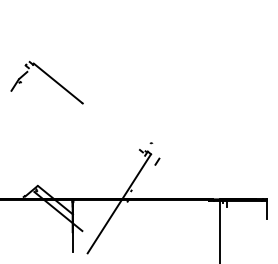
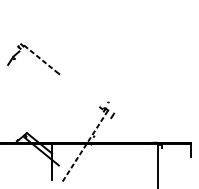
line: (57, 82) -> (41, 59), solid -> dashed
line: (119, 203) -> (85, 145), solid -> dashed

